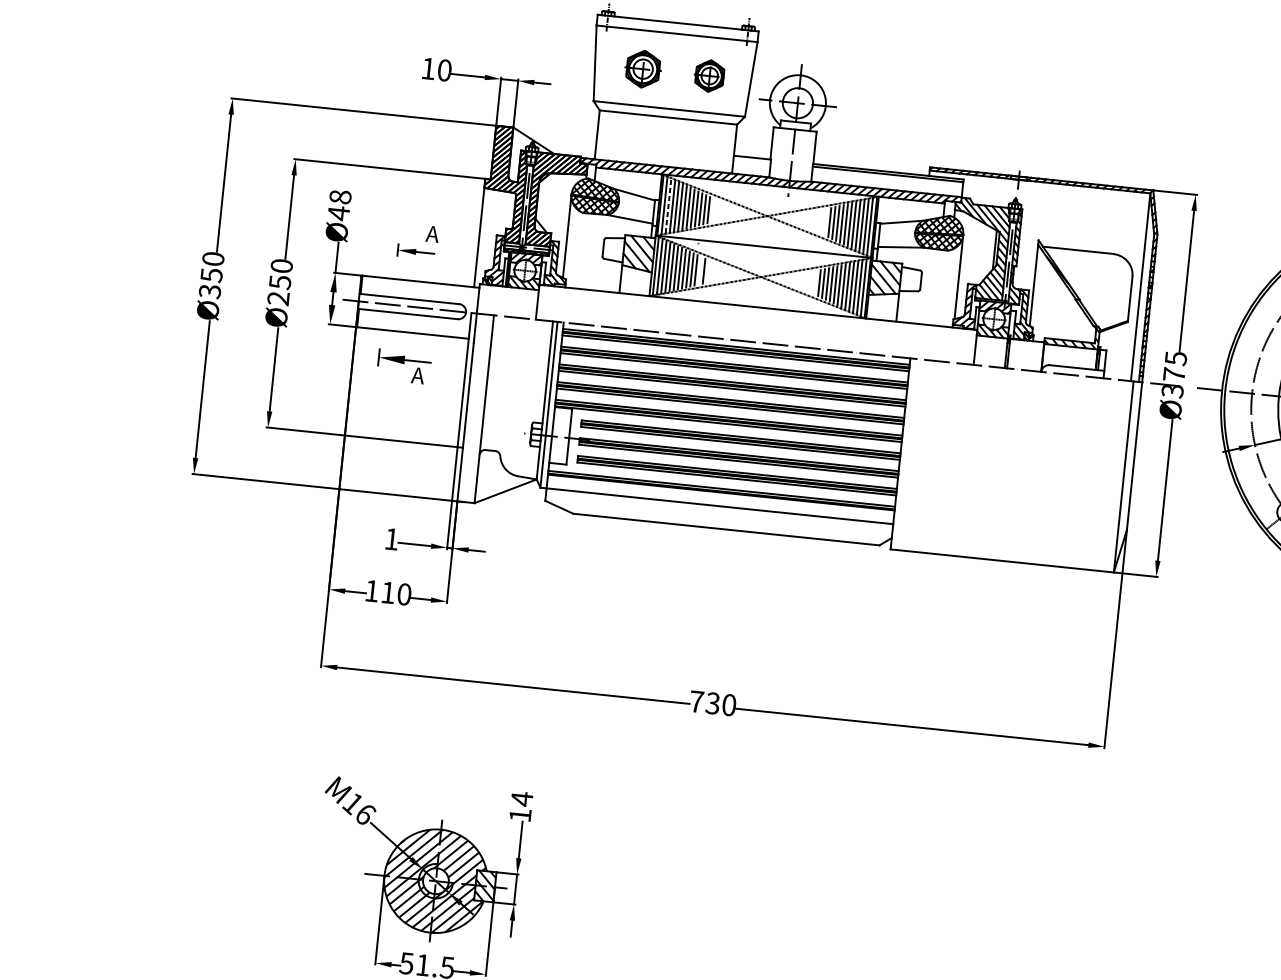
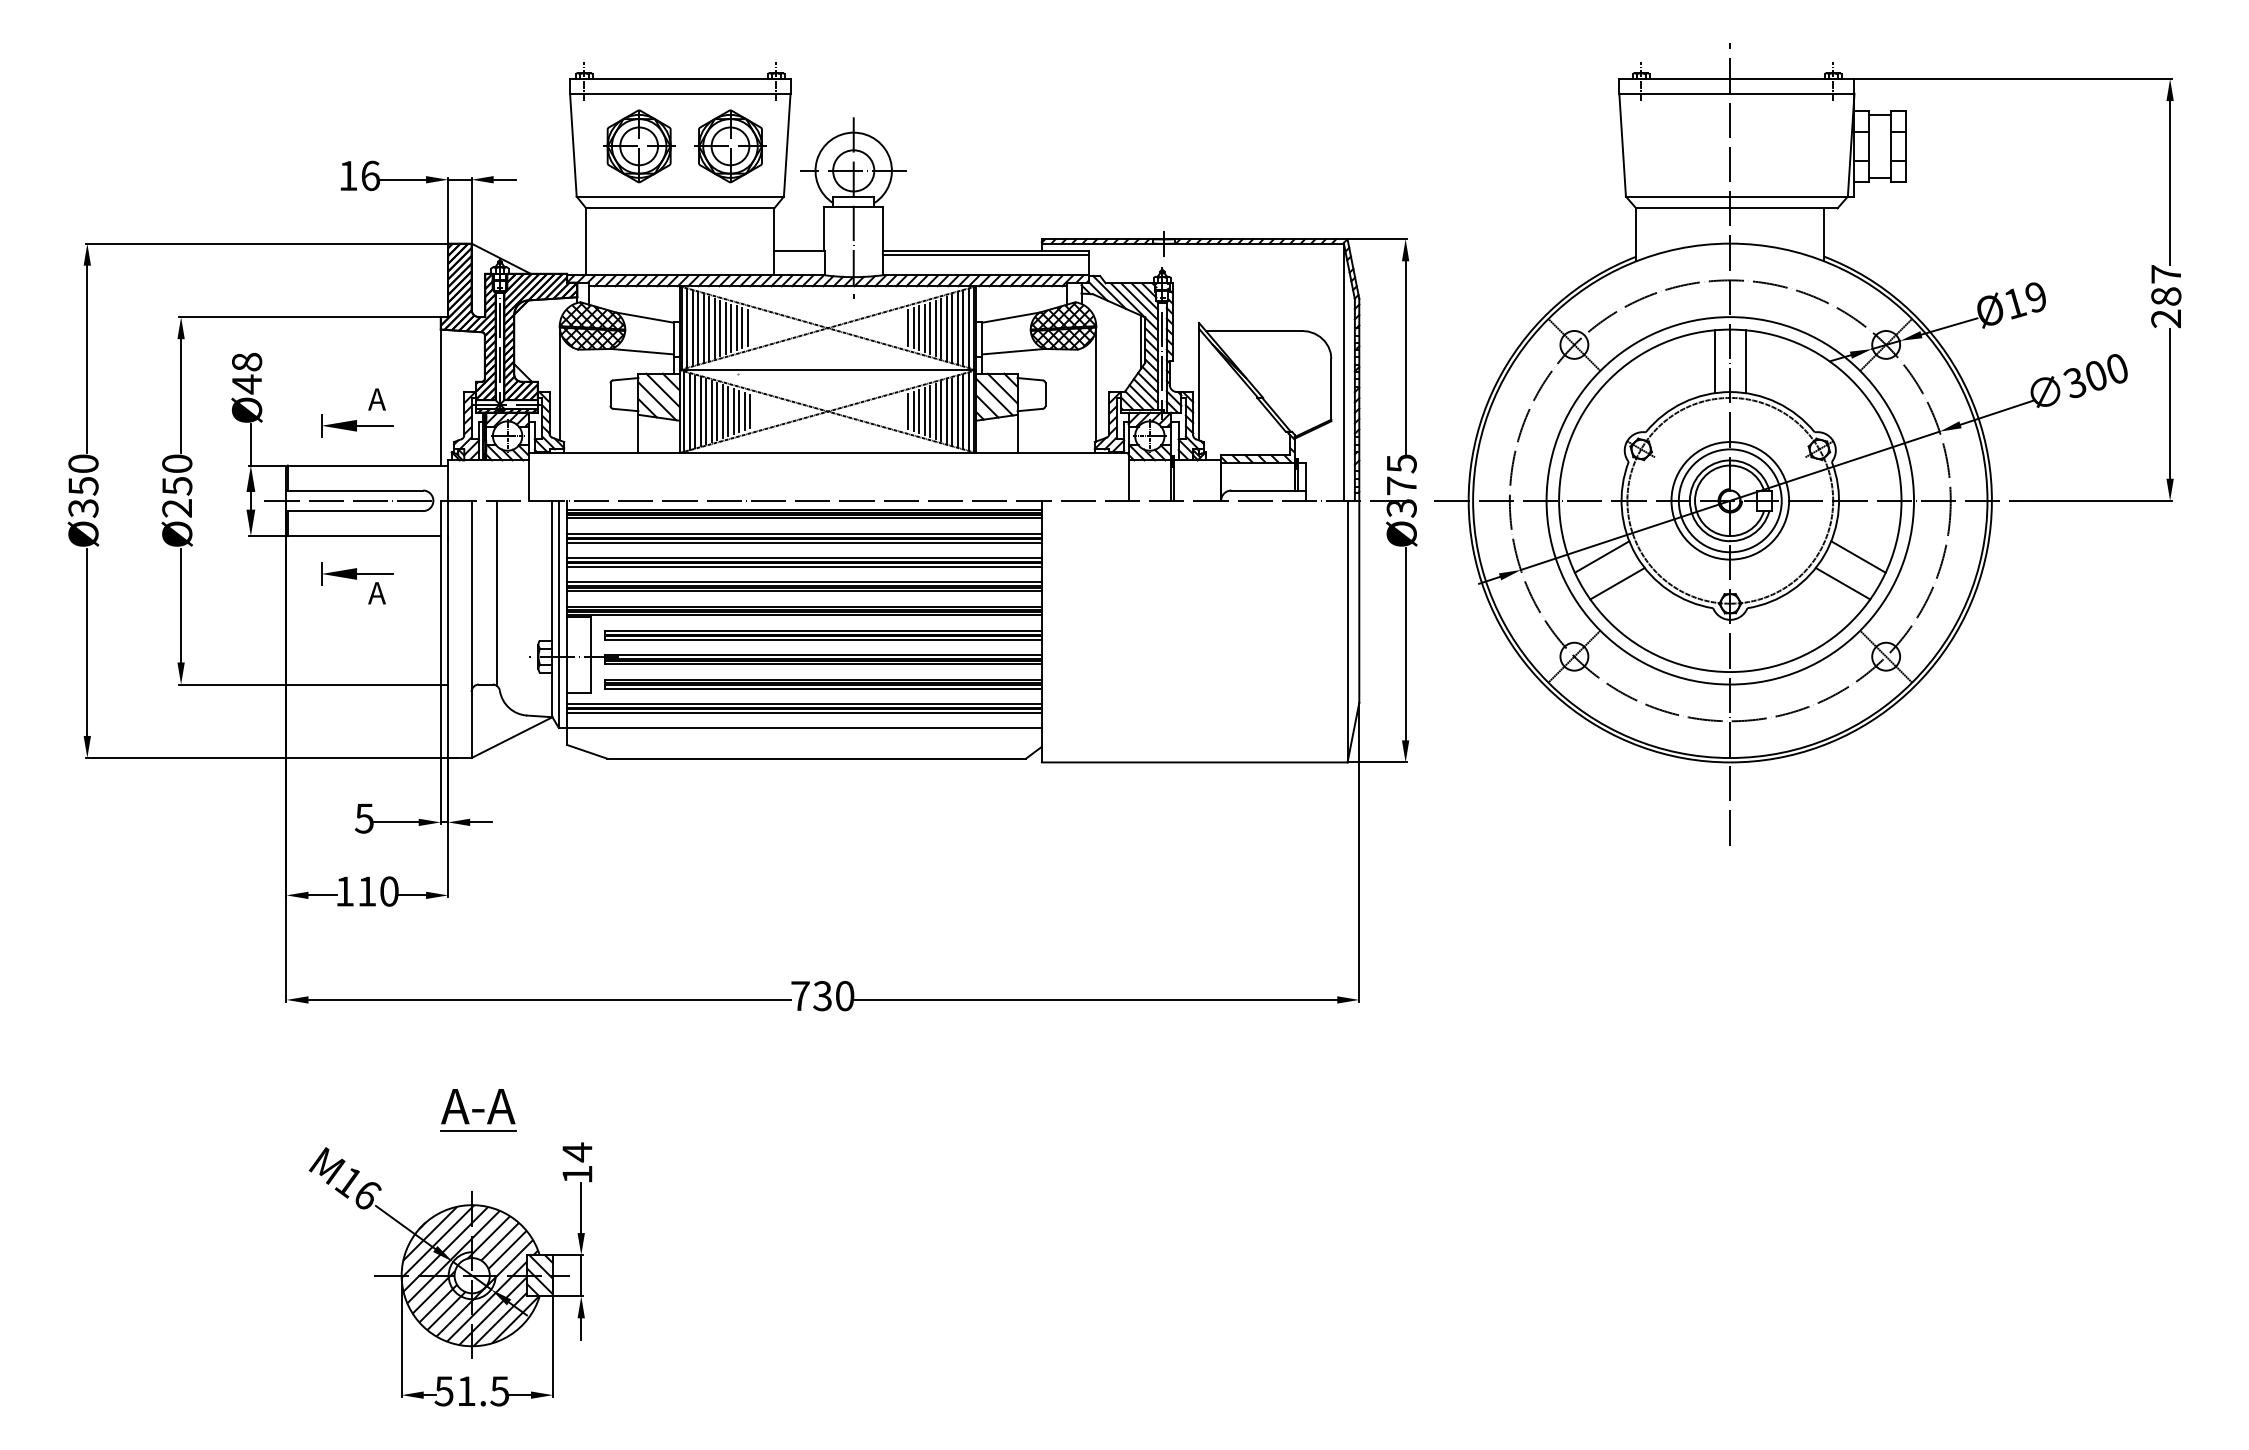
part: (643, 69) -> (639, 146), size x1.43
text: (444, 70) -> (370, 175), 10 -> 16
part: (709, 76) -> (730, 146), size x1.67
line: (668, 205) -> (692, 327), dashed -> solid
line: (826, 222) -> (908, 328), added
part: (416, 251) -> (357, 425), size x1.43
line: (700, 270) -> (744, 411), added
line: (505, 384) -> (497, 593), added
line: (721, 495) -> (804, 712), added
text: (391, 539) -> (363, 818), 1 -> 5
part: (453, 761) -> (478, 1110), added

